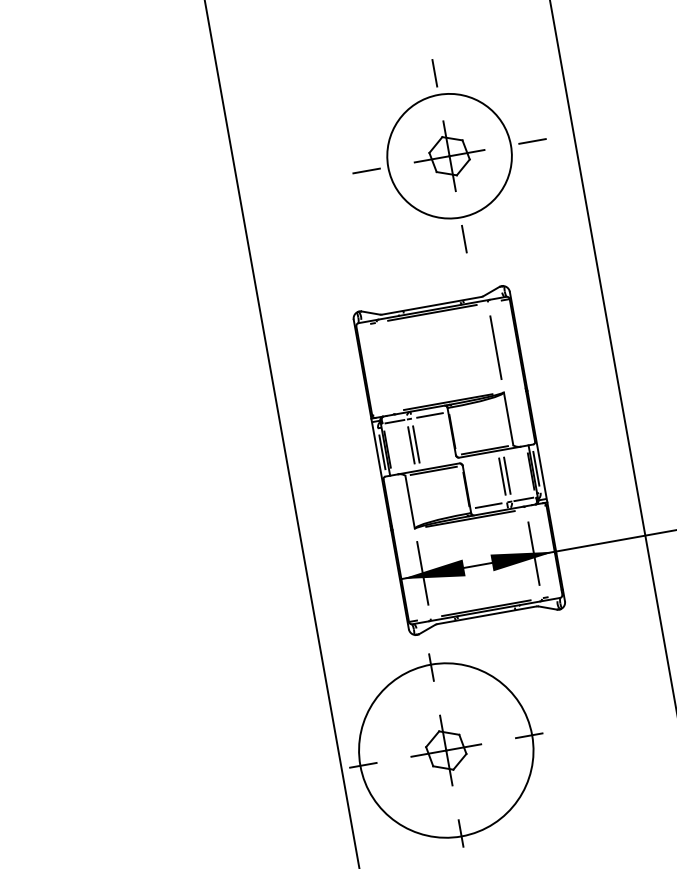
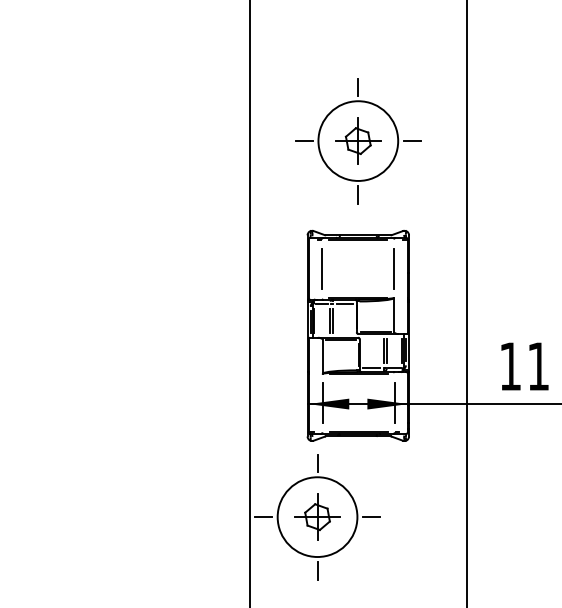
part: (449, 156) -> (358, 141), moved
line: (384, 366) -> (321, 268), added
circle: (446, 749) -> (317, 516), size x0.71

